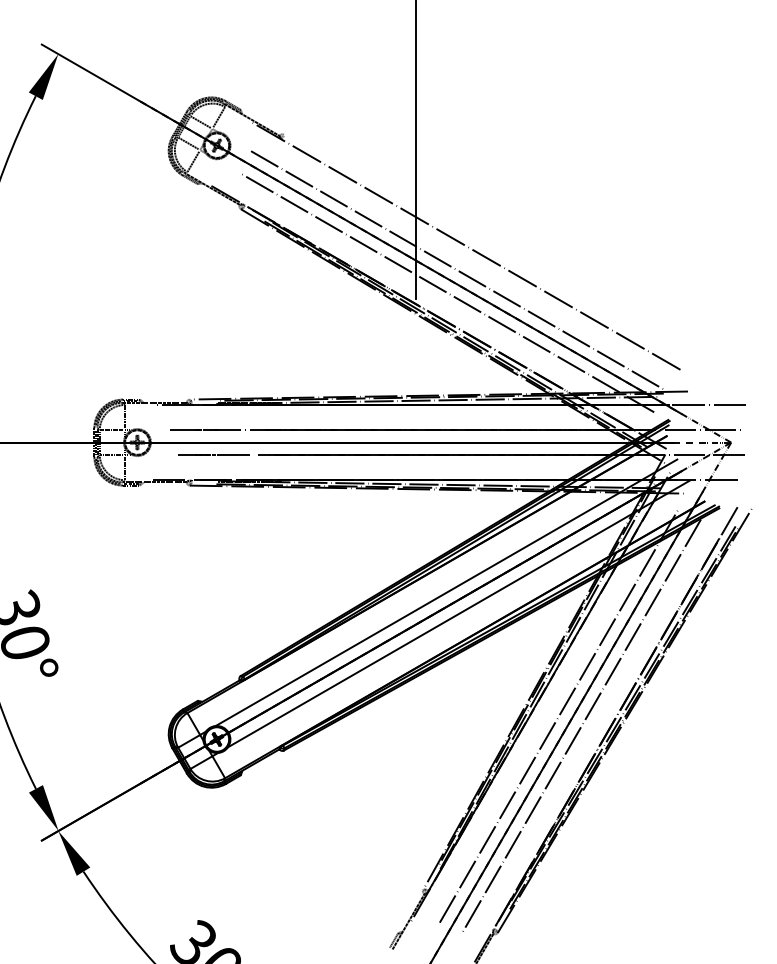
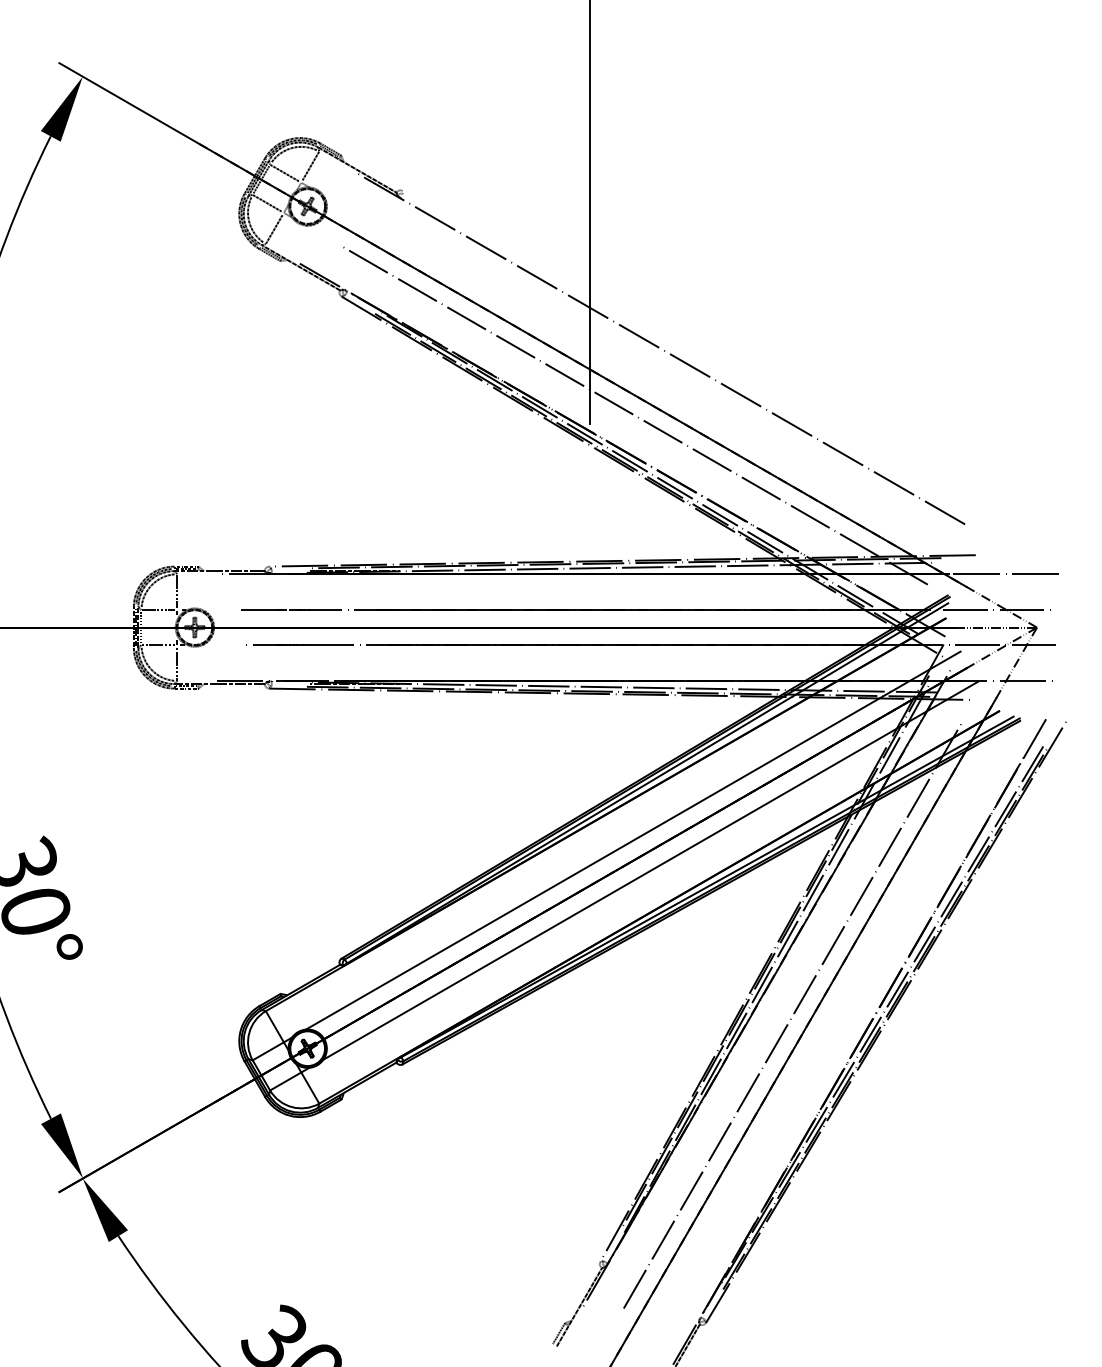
line: (458, 271) -> (650, 384), removed
line: (580, 726) -> (823, 1030), removed

